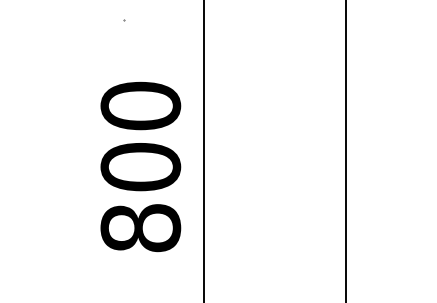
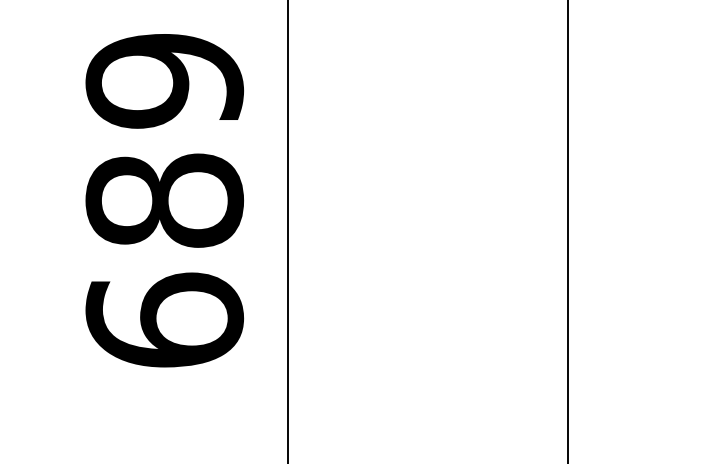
text: (140, 166) -> (164, 199), 800 -> 689

